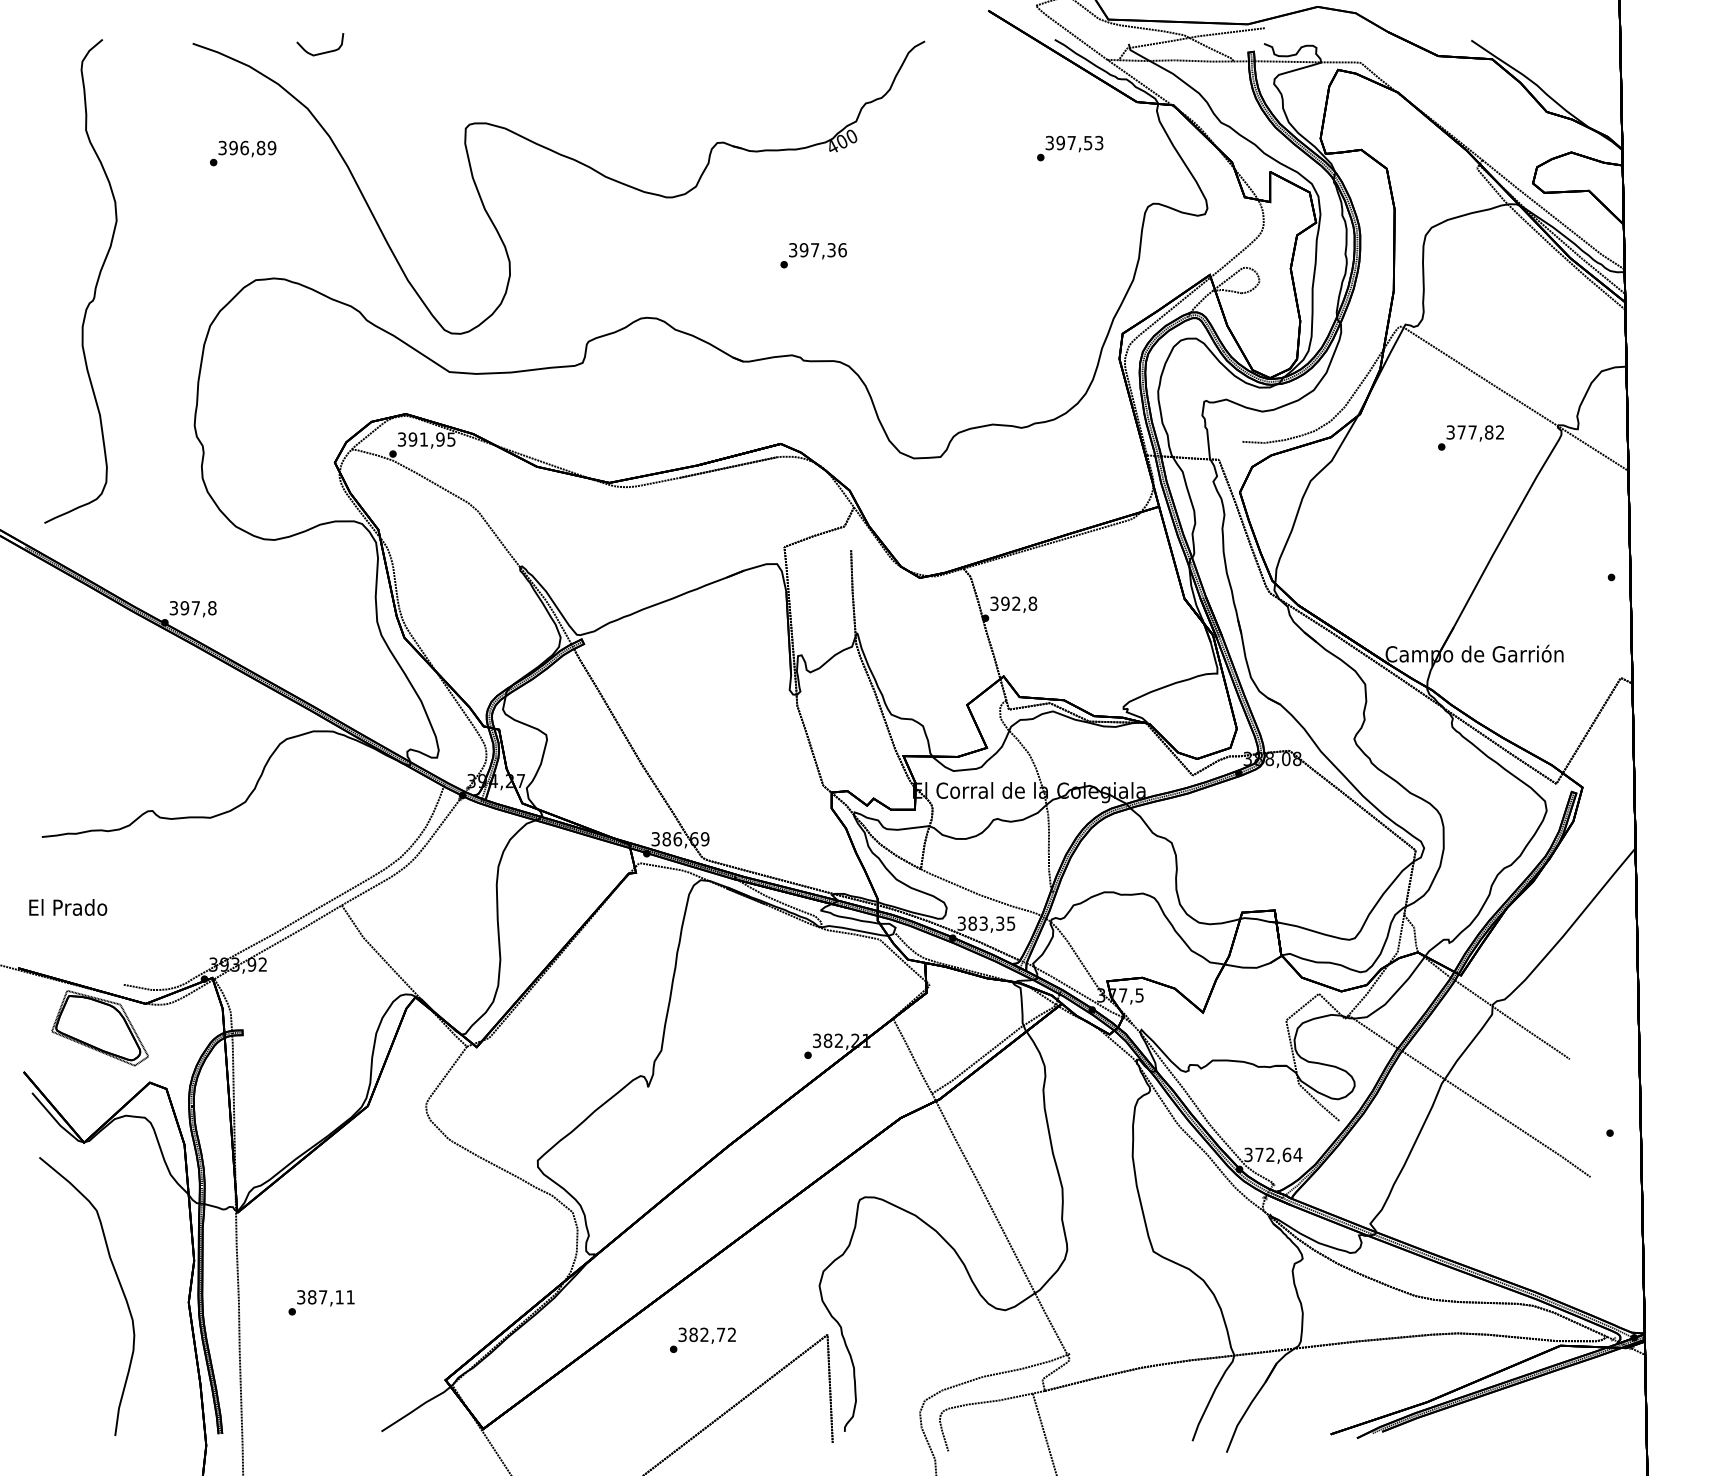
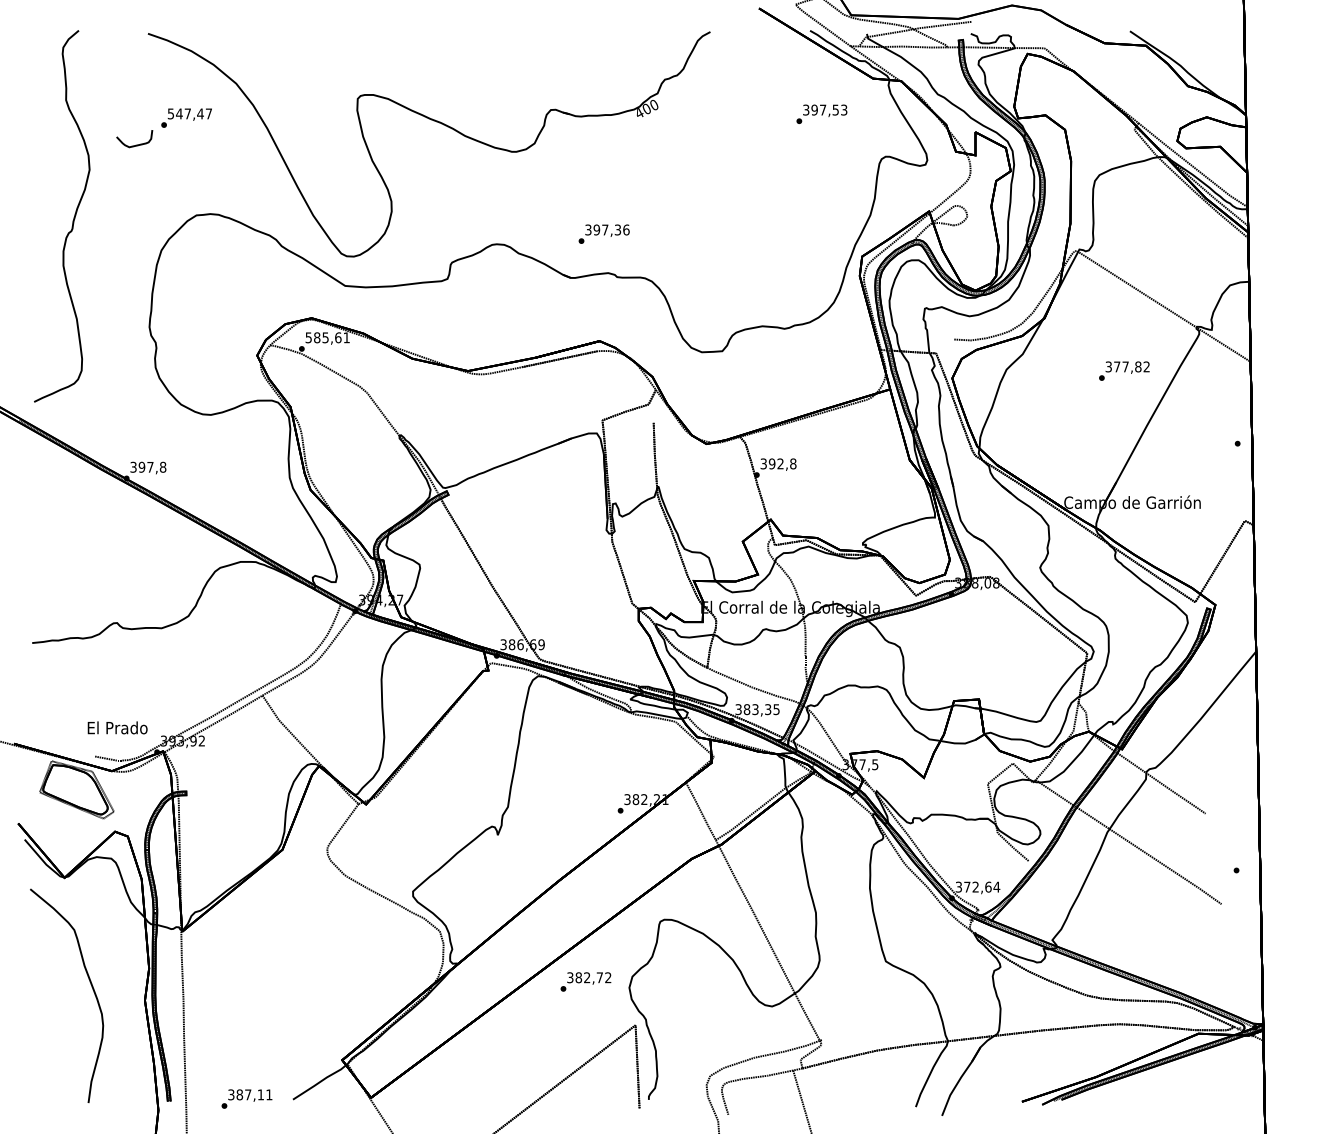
part: (321, 52) -> (135, 144), moved
text: (247, 147) -> (190, 113), 396,89 -> 547,47
text: (813, 255) -> (604, 234), moved
text: (1470, 437) -> (1123, 370), moved
text: (426, 439) -> (327, 337), 391,95 -> 585,61
text: (68, 907) -> (117, 727), moved
text: (321, 1302) -> (246, 1098), moved
text: (702, 1339) -> (585, 981), moved

